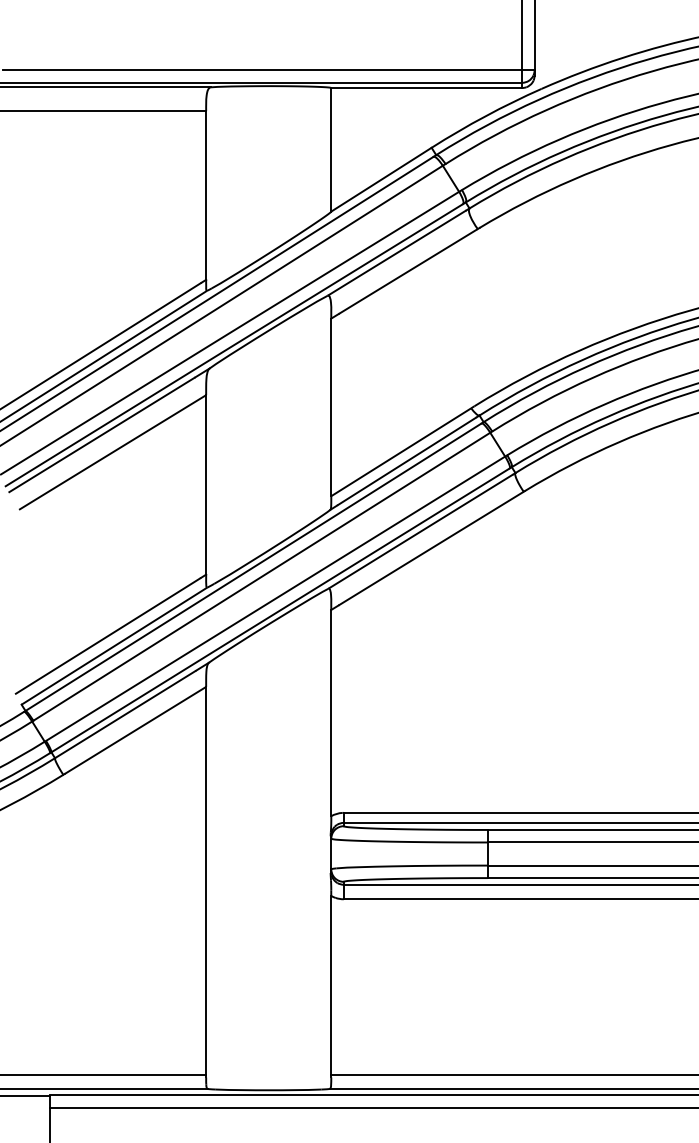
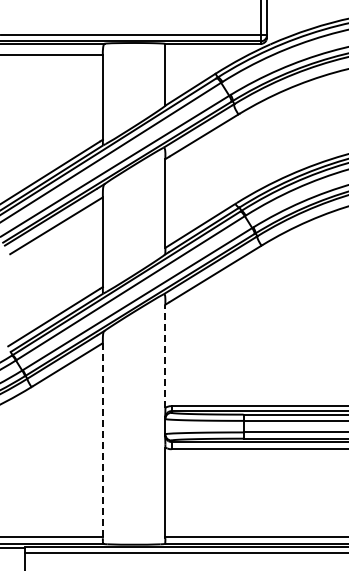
line: (331, 713) -> (165, 356), solid -> dashed
line: (205, 881) -> (102, 440), solid -> dashed

